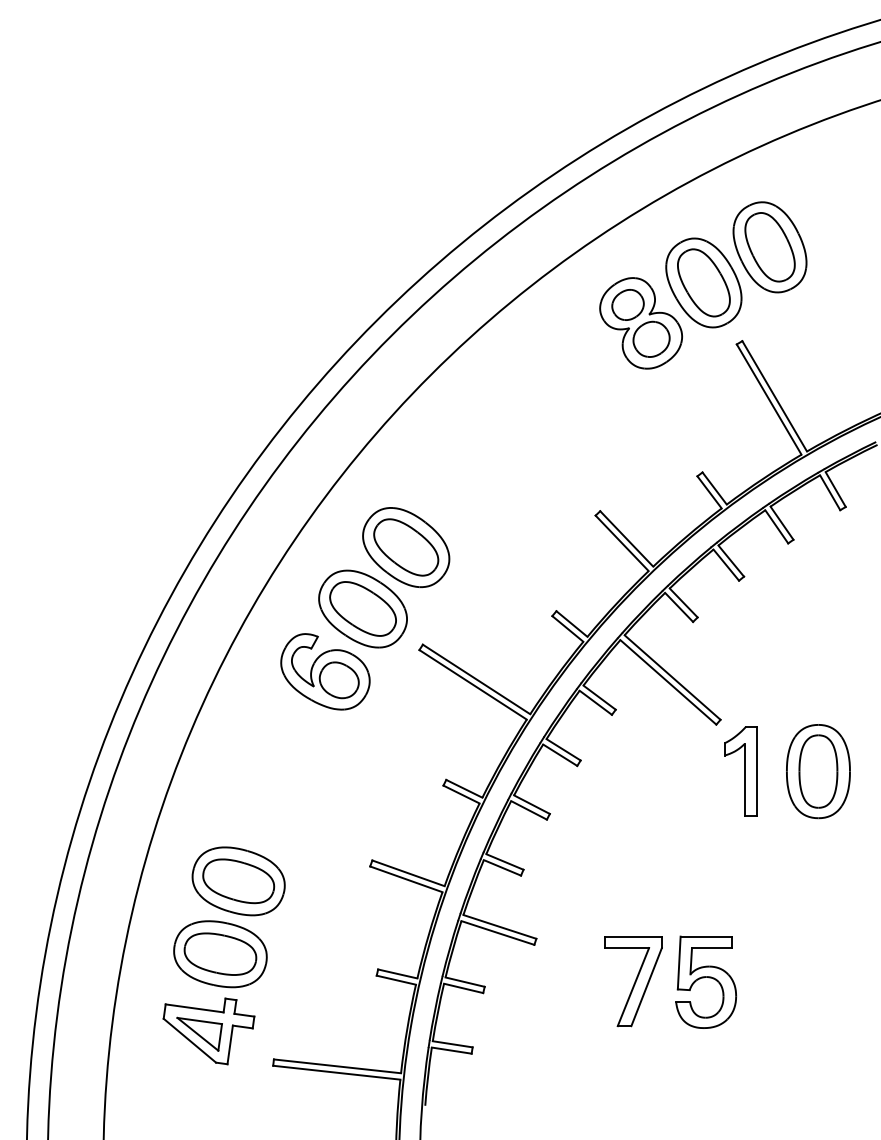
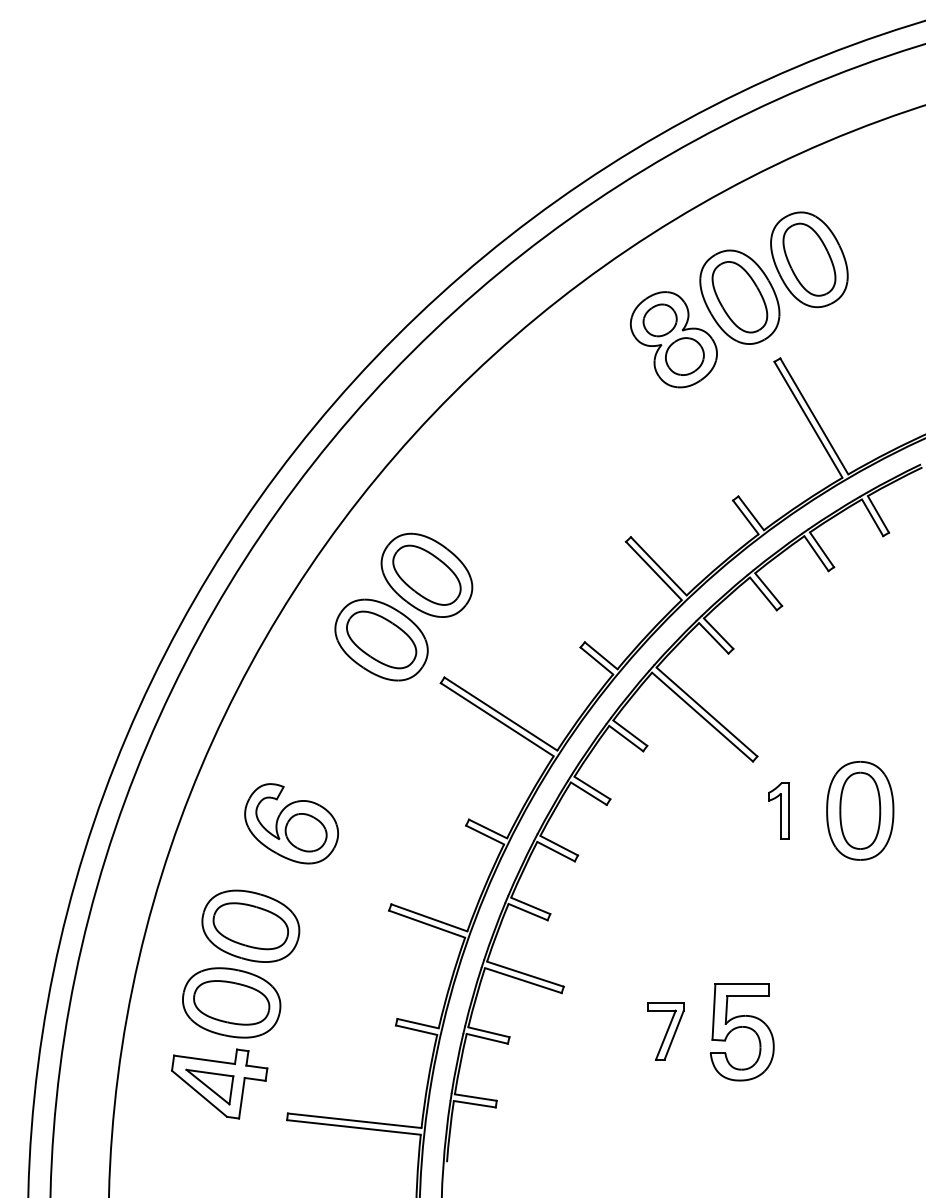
part: (325, 671) -> (291, 823), moved
part: (740, 771) -> (778, 810), size x0.6
part: (633, 981) -> (665, 1031), size x0.6

